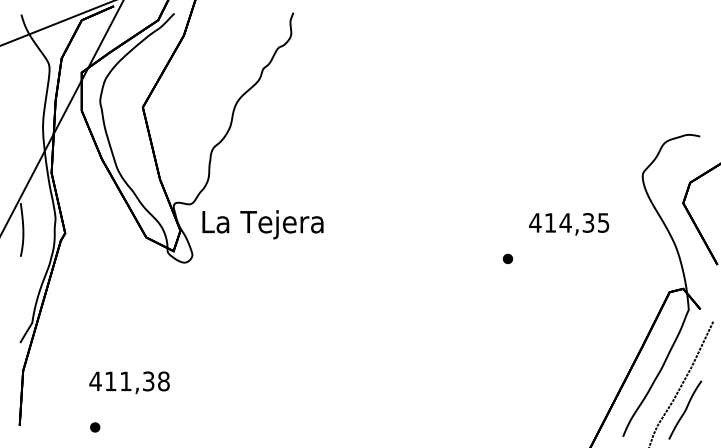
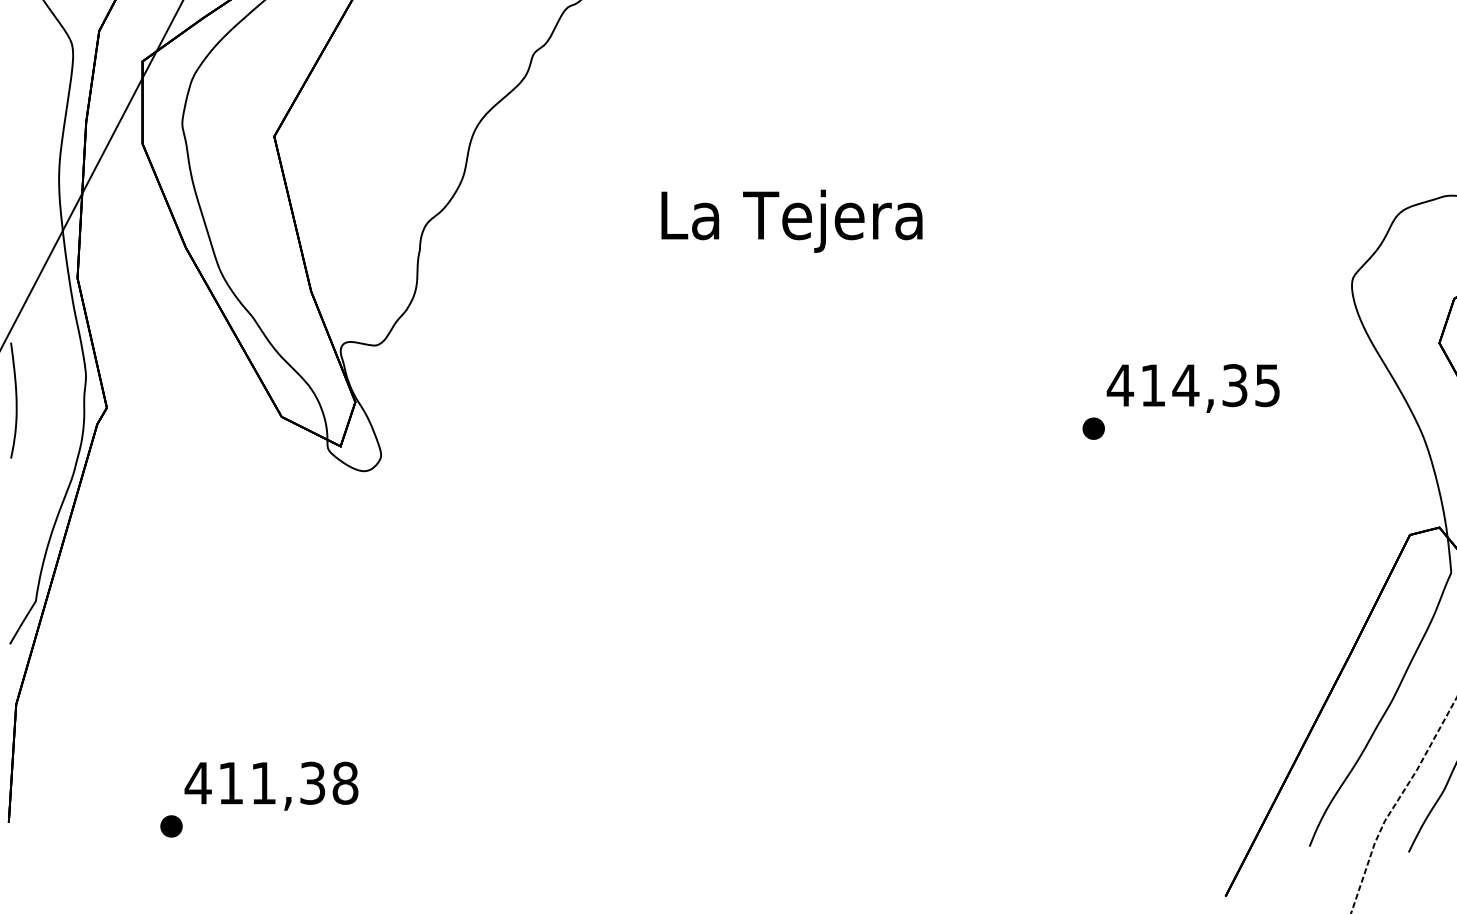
text: (262, 224) -> (790, 220), moved
part: (507, 258) -> (1092, 427), moved
text: (129, 382) -> (271, 785), moved

